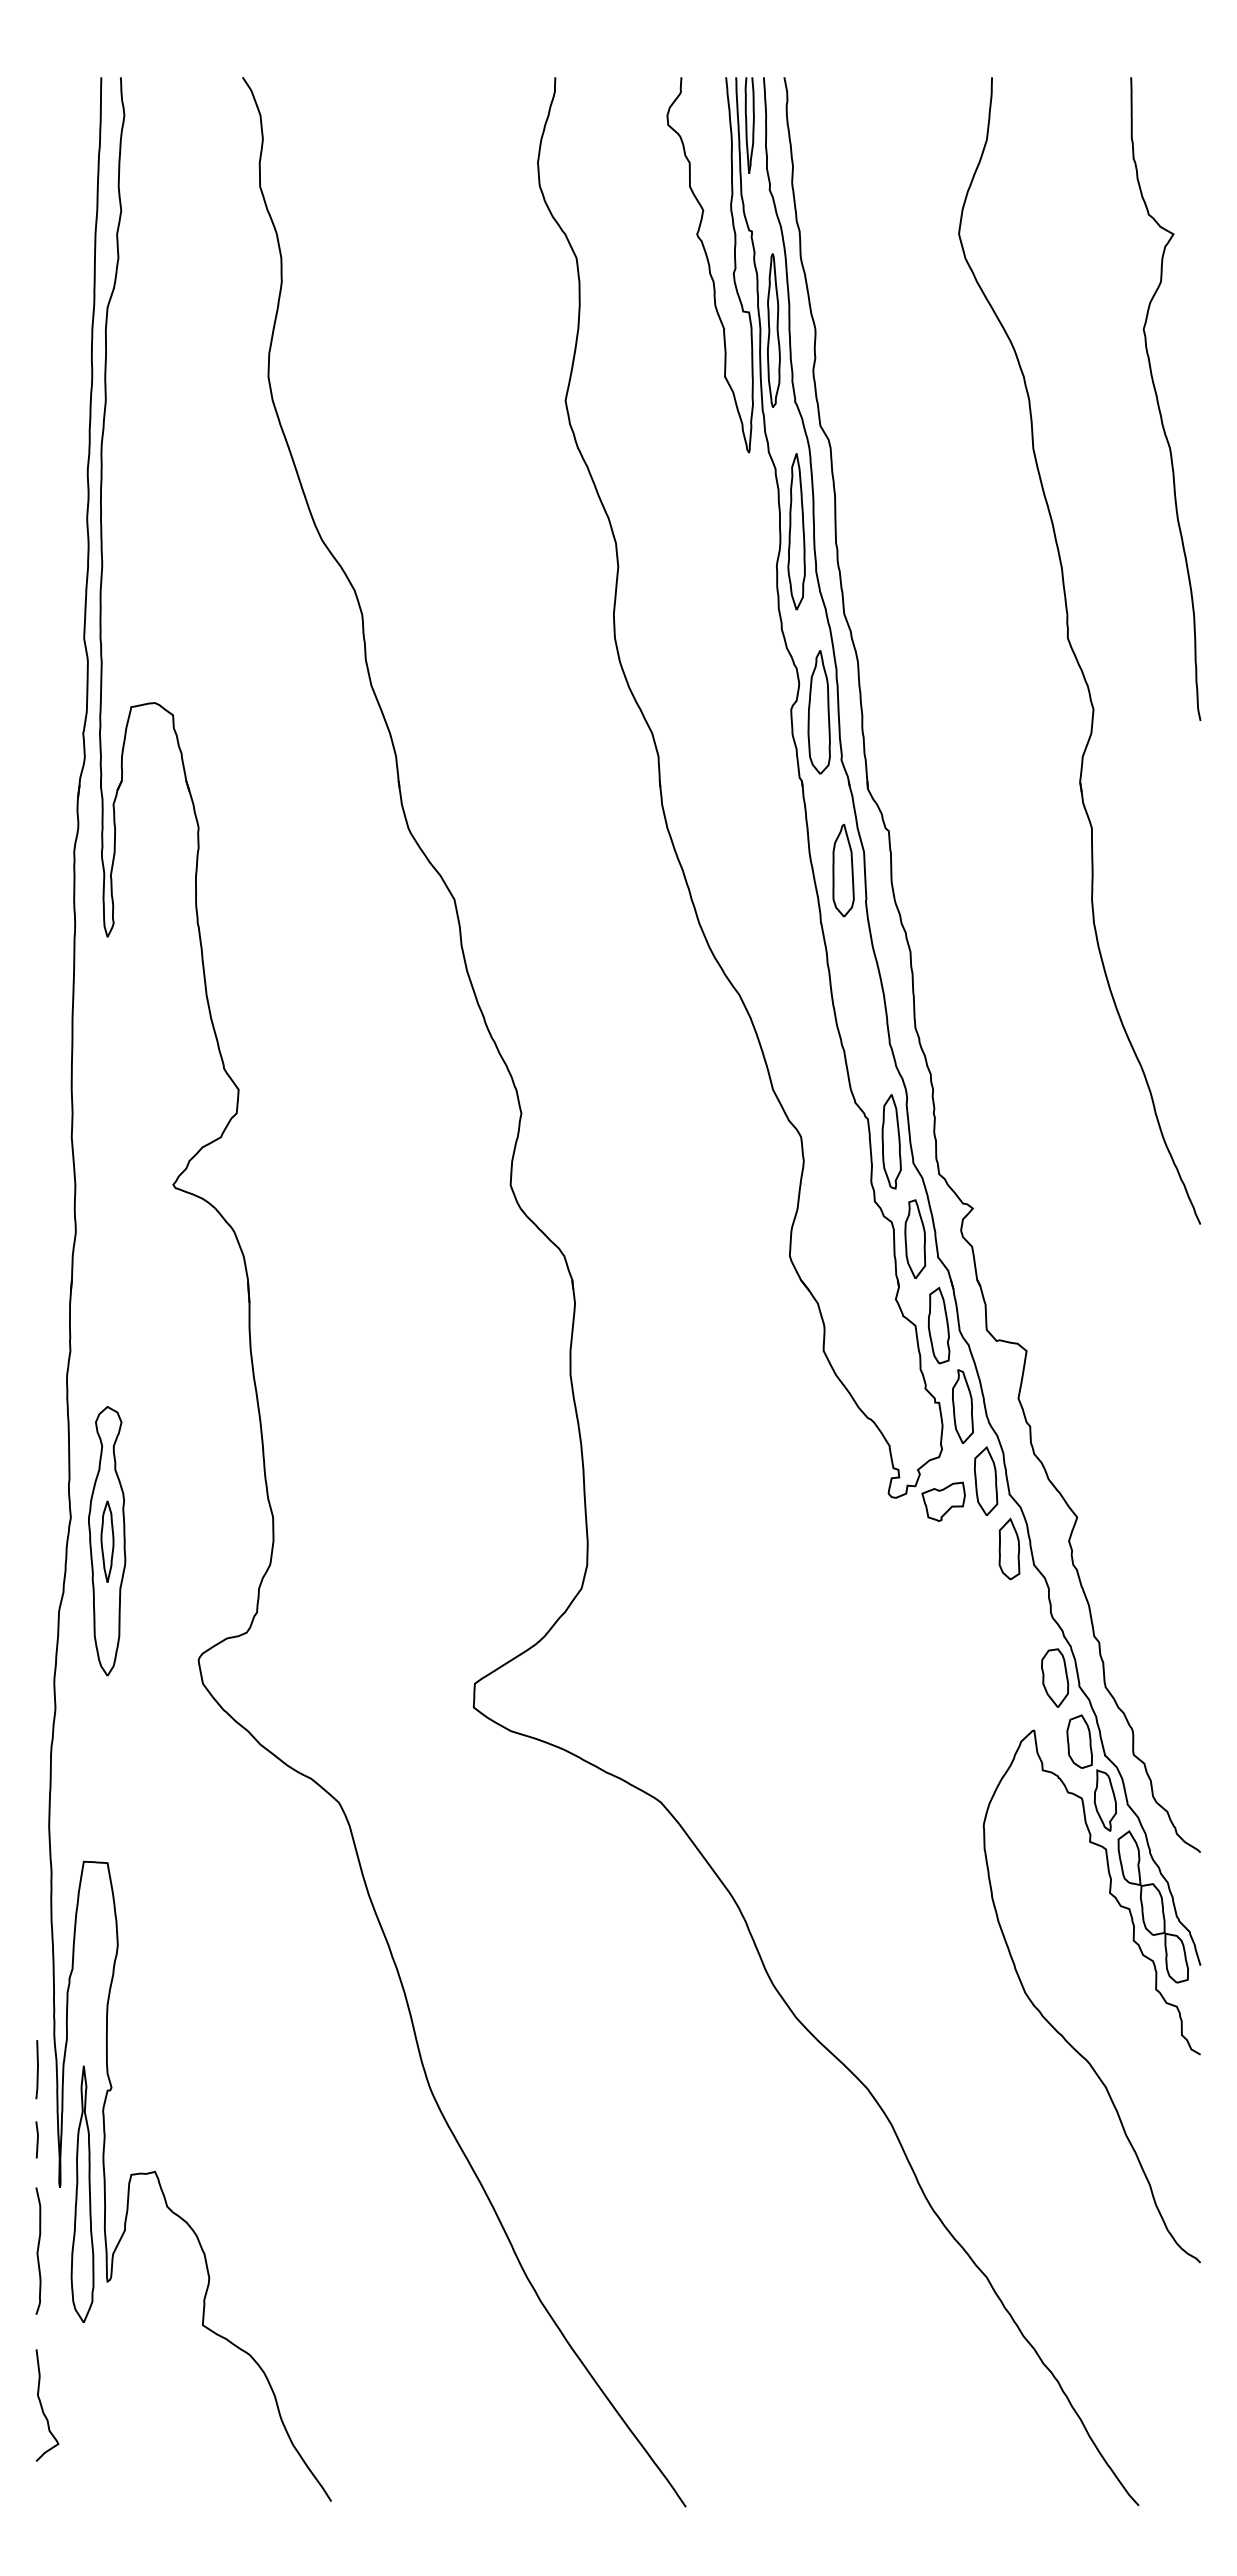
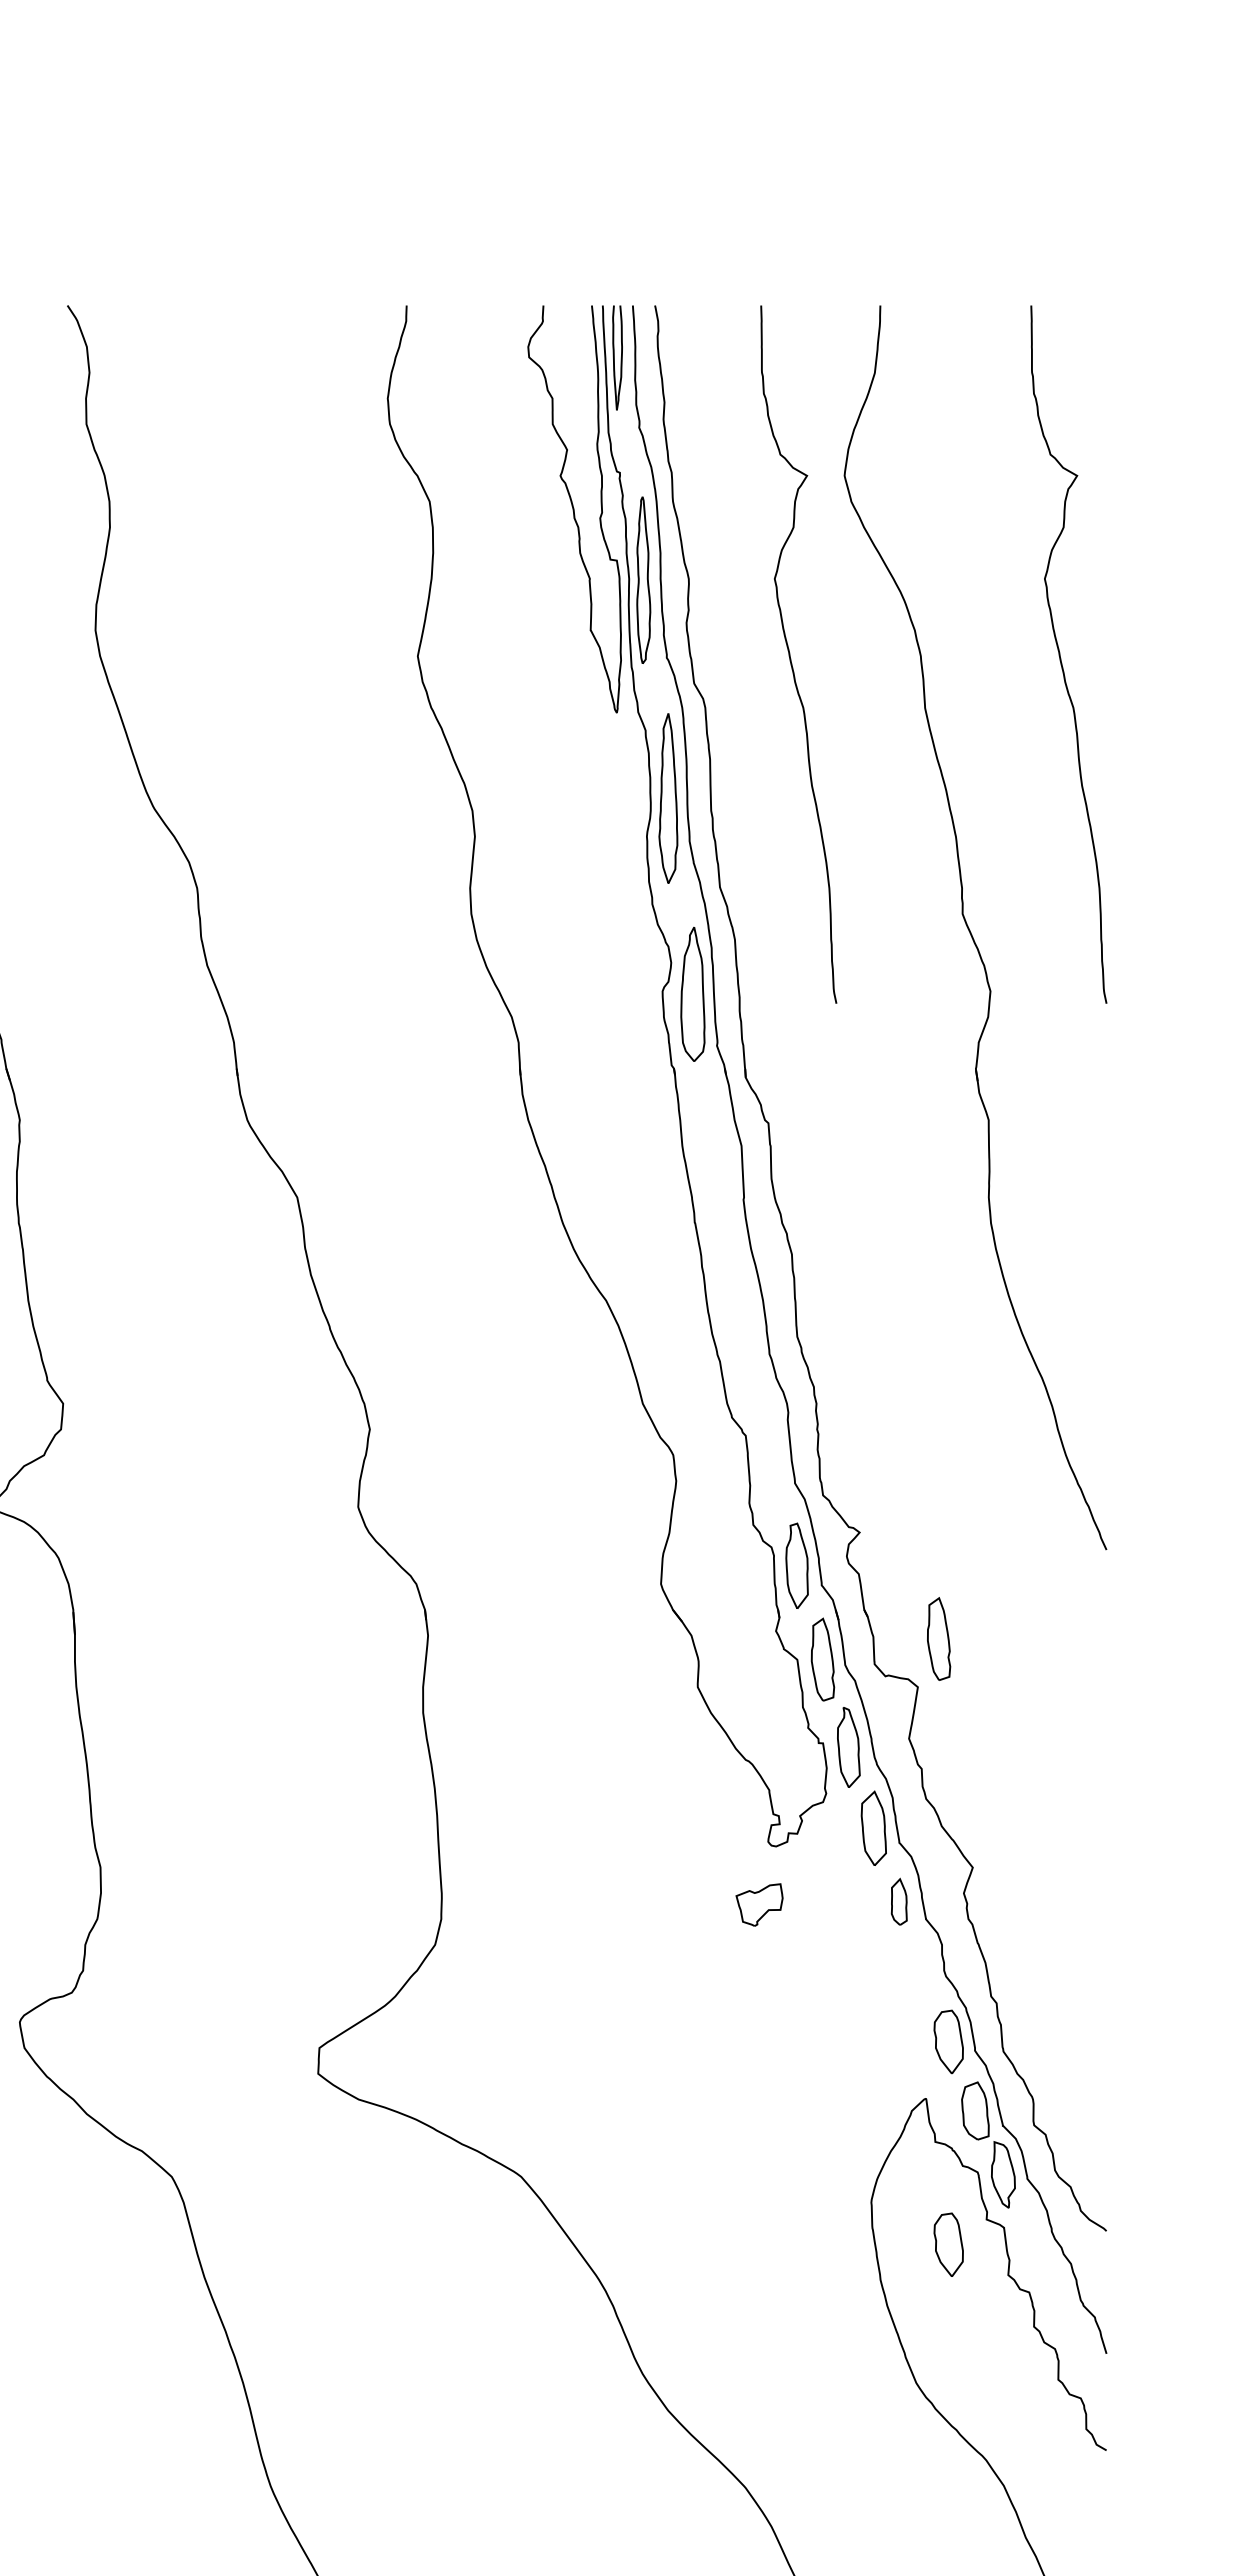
curve: (909, 399) -> (790, 655), added
part: (843, 870) -> (719, 1165), removed
part: (891, 1141) -> (771, 1459), removed
part: (1045, 1306) -> (938, 1638), added
part: (943, 1501) -> (759, 1904), moved
part: (1009, 1548) -> (899, 1901), size x0.7
part: (1055, 1864) -> (949, 2244), added
part: (1152, 1906) -> (1054, 2289), removed

